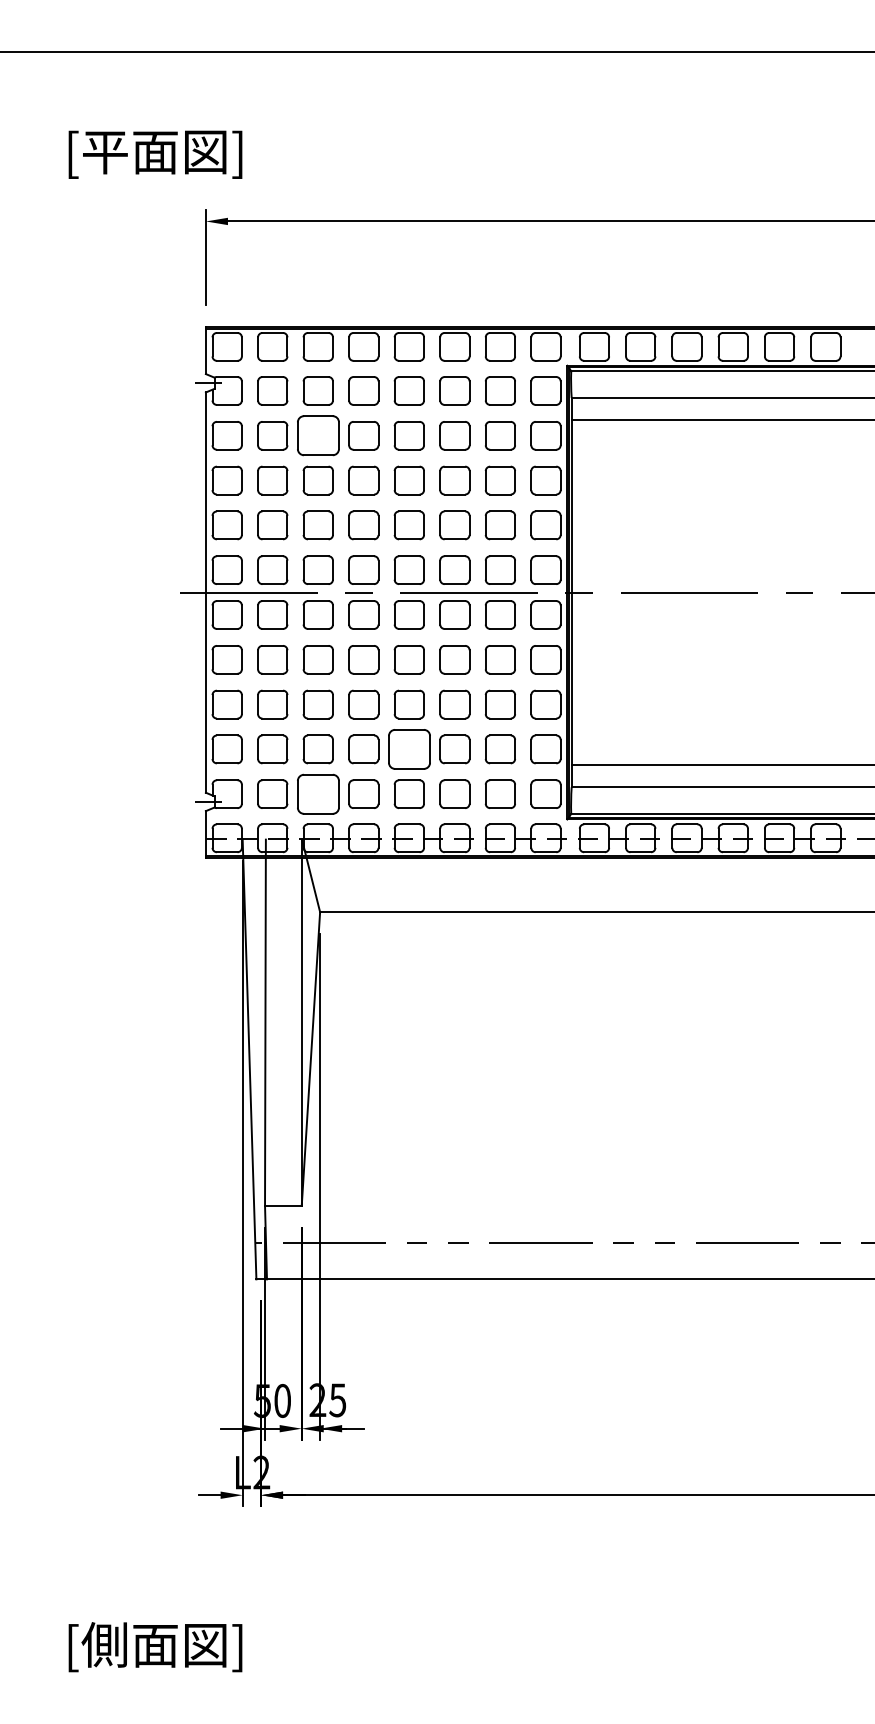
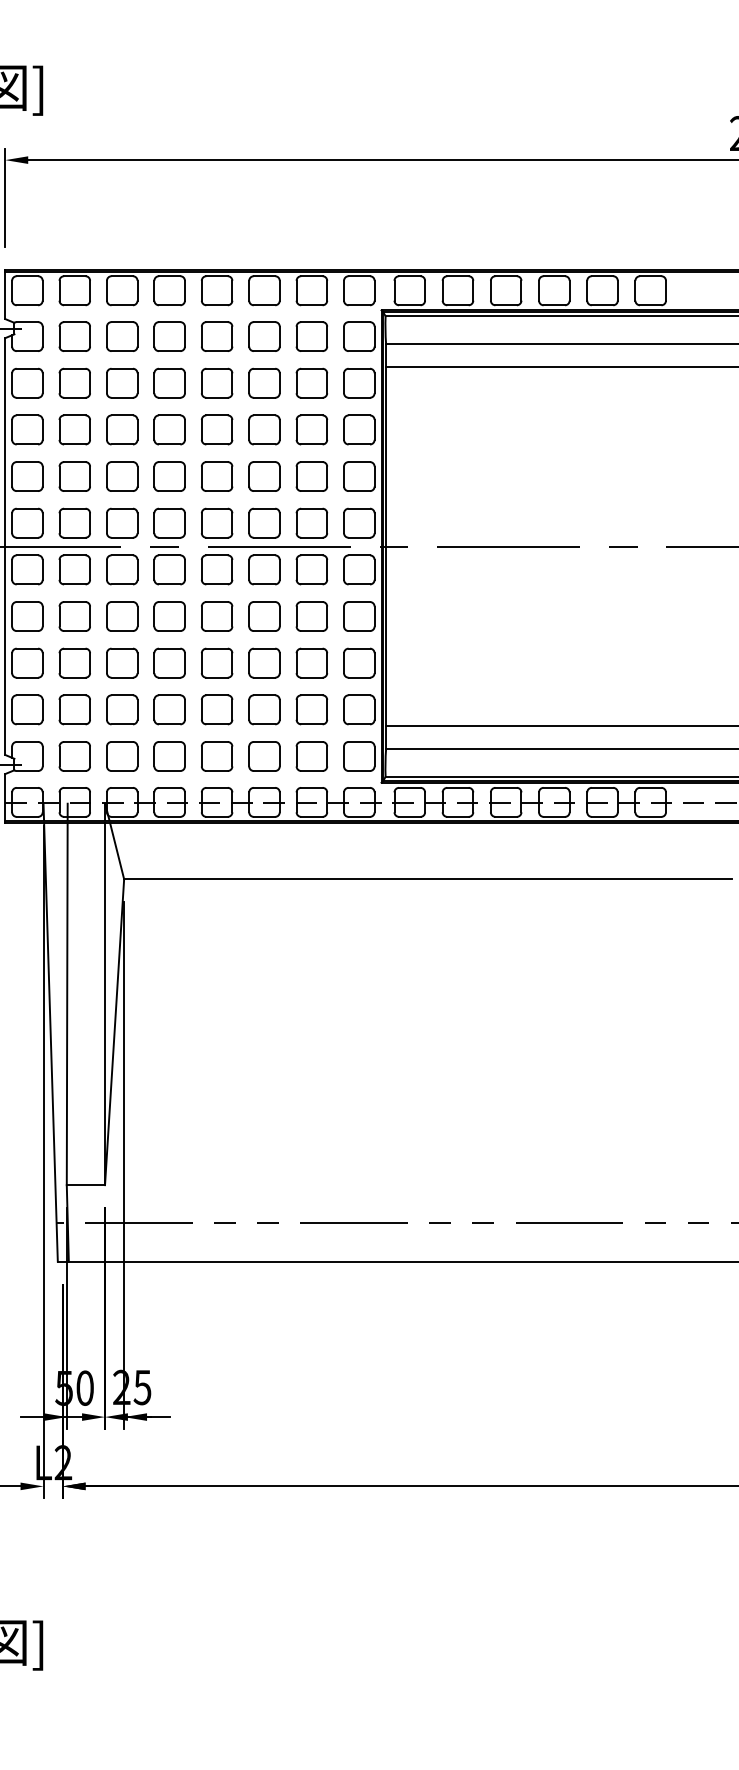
part: (317, 435) -> (121, 382), size x0.71
part: (408, 749) -> (216, 709), size x0.71
part: (317, 793) -> (121, 755), size x0.71

